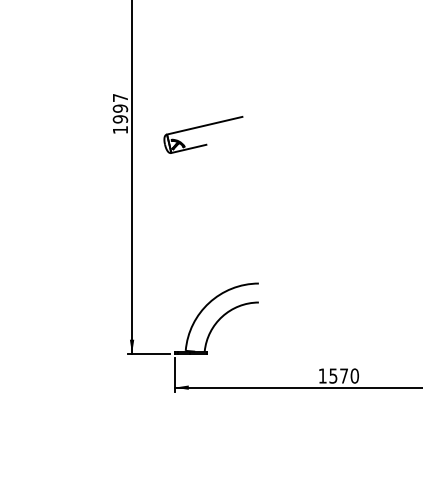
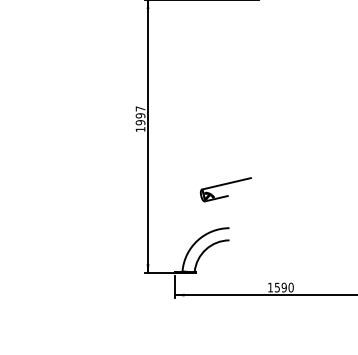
part: (202, 134) -> (225, 189), moved
text: (342, 375) -> (283, 287), 1570 -> 1590

